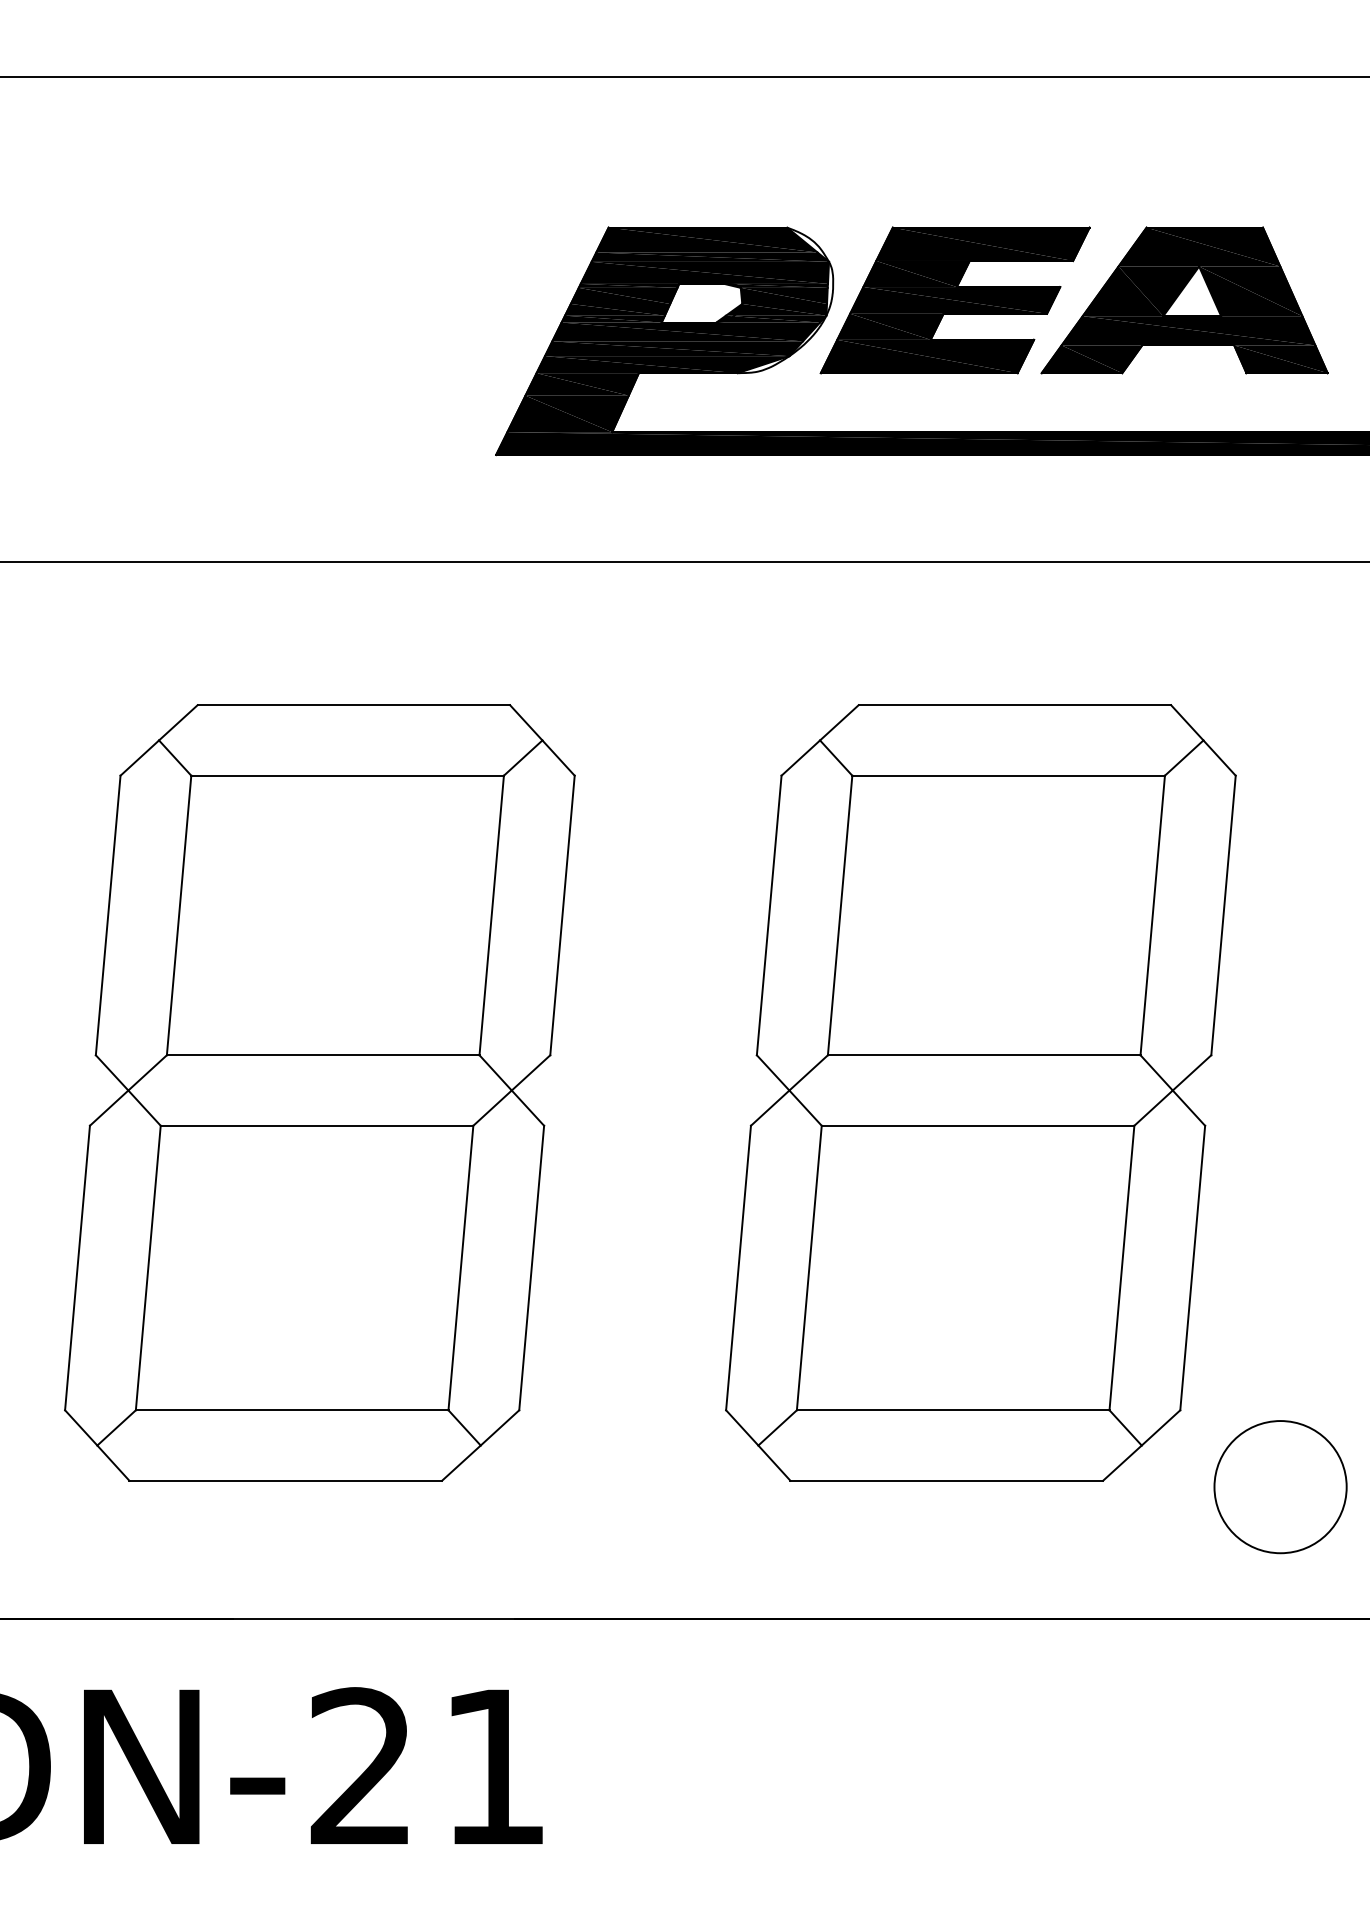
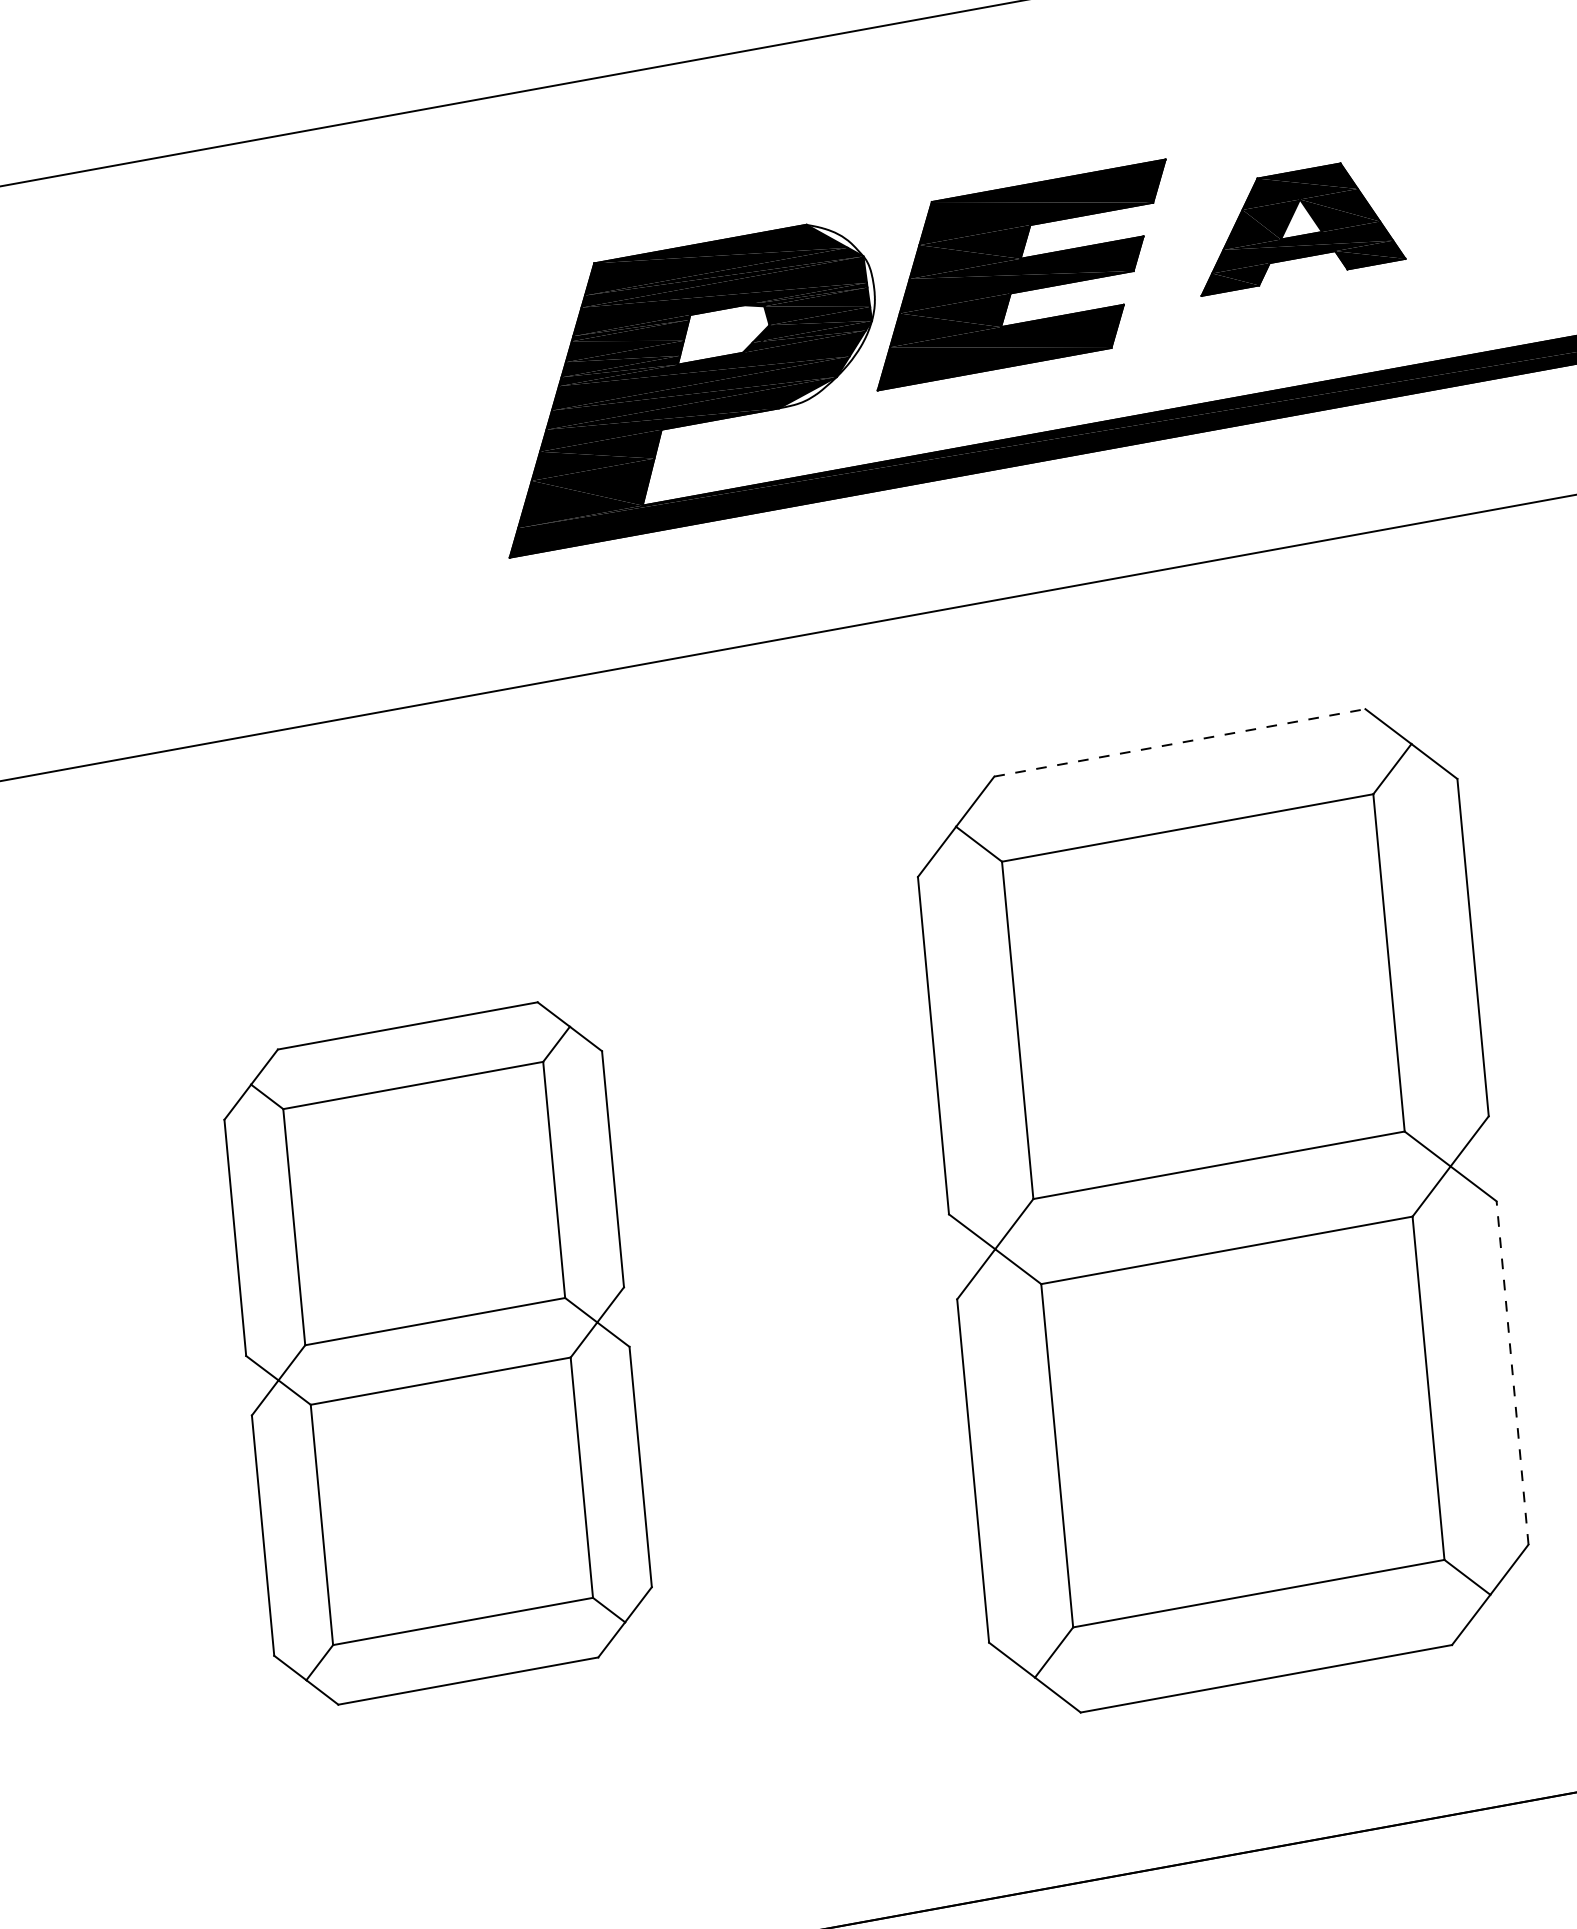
part: (1184, 300) -> (1293, 225), size x0.6
line: (1015, 705) -> (1180, 743), solid -> dashed
part: (319, 1092) -> (437, 1352), size x0.7
line: (1192, 1268) -> (1512, 1373), solid -> dashed

